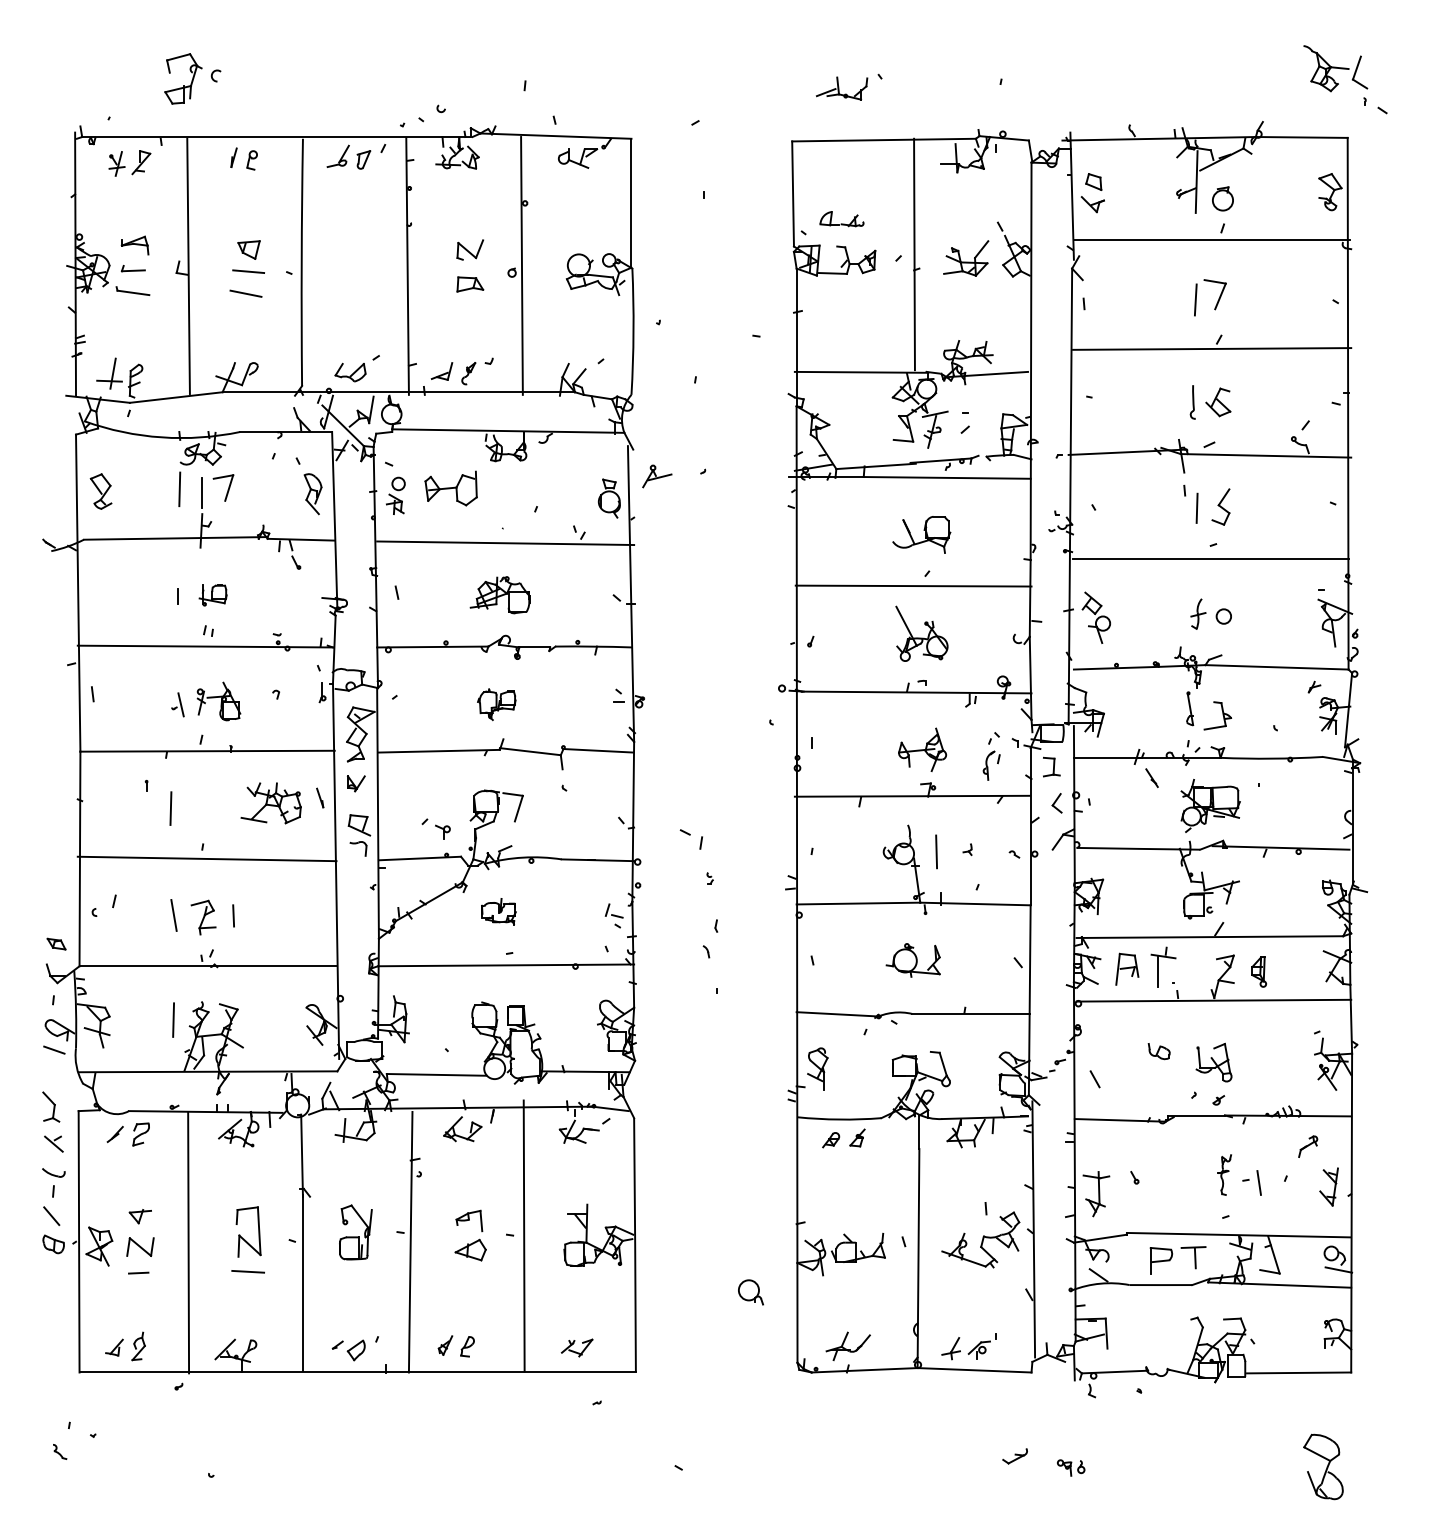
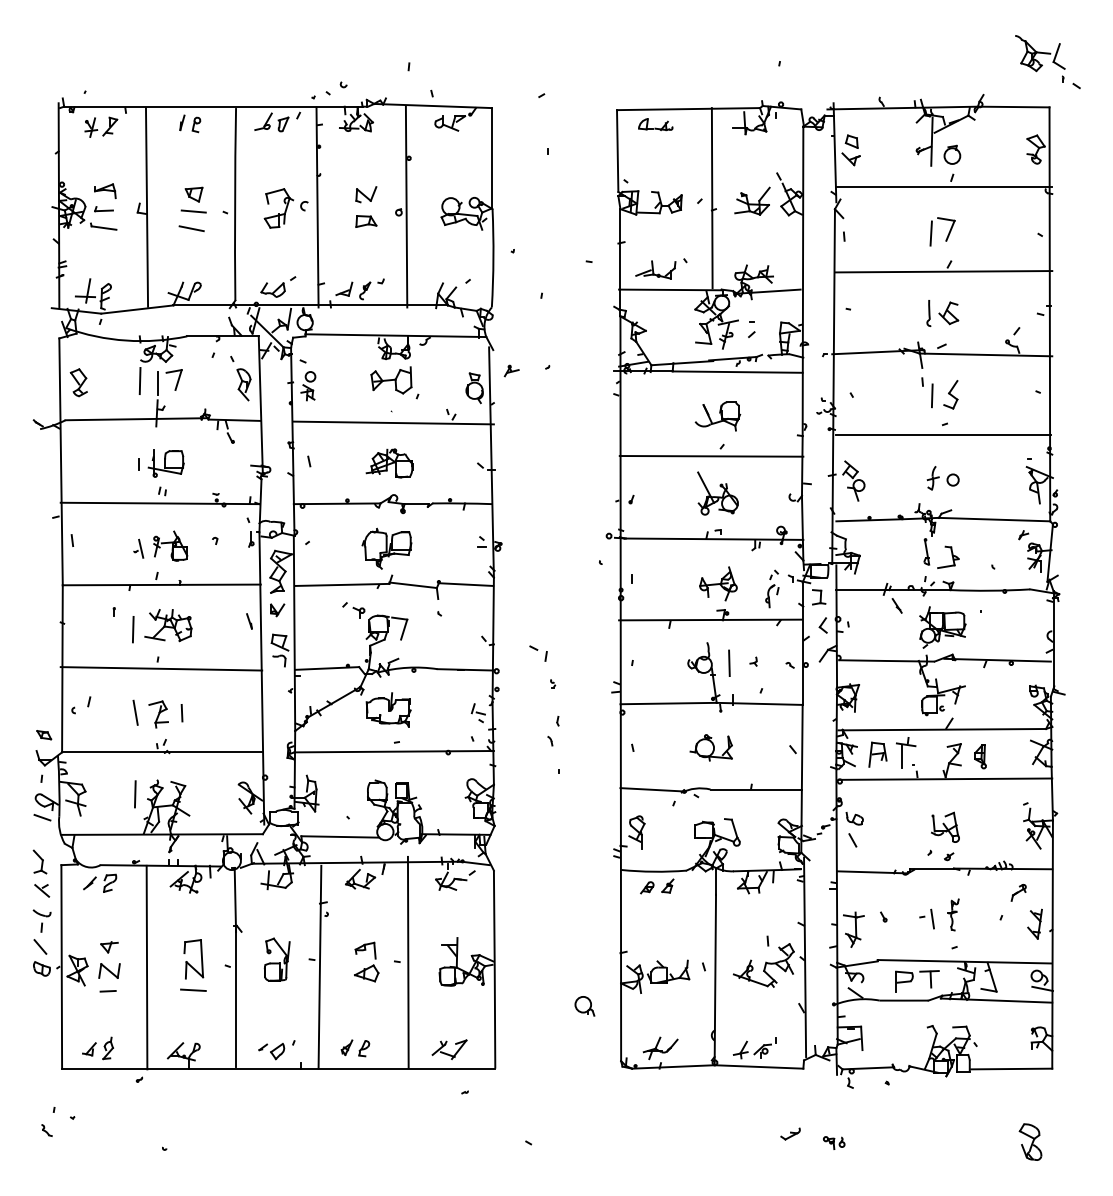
part: (191, 78) -> (285, 208), moved
part: (849, 86) -> (661, 268), moved
part: (841, 218) -> (655, 124), moved
part: (656, 475) -> (511, 370), size x0.62
part: (451, 488) -> (391, 380), moved
part: (212, 595) -> (165, 463), size x1.67
part: (496, 704) -> (386, 548), size x1.67
part: (271, 803) -> (168, 625), moved
part: (435, 829) -> (353, 610), moved
part: (498, 911) -> (388, 709), size x1.67
part: (1158, 1051) -> (854, 818), moved
part: (1251, 1182) -> (926, 918), moved
part: (577, 1347) -> (449, 1049), size x1.43
part: (1323, 1466) -> (1030, 1141), size x0.71

